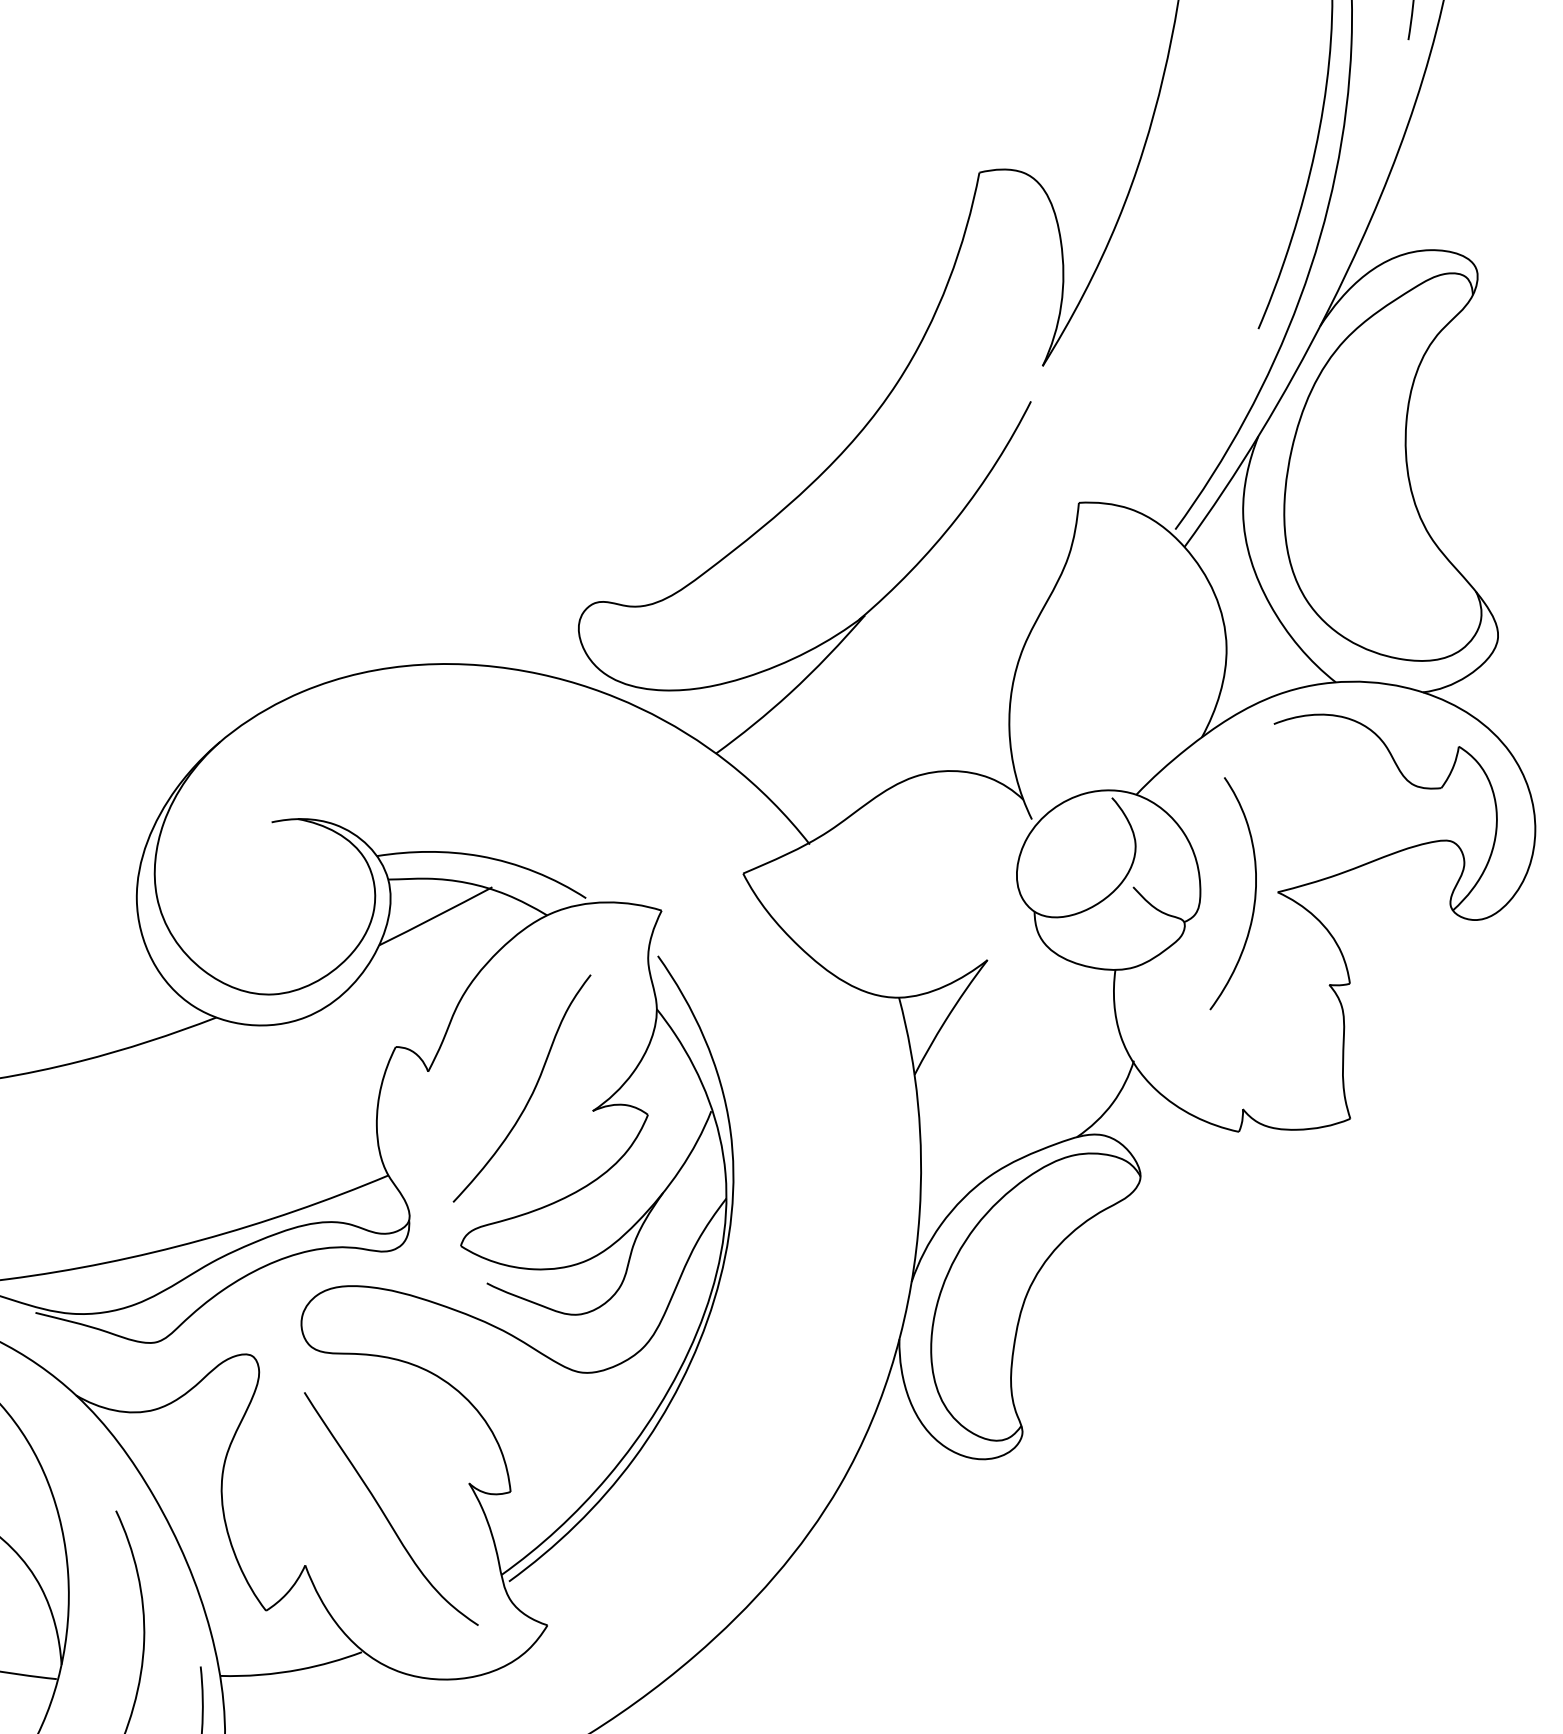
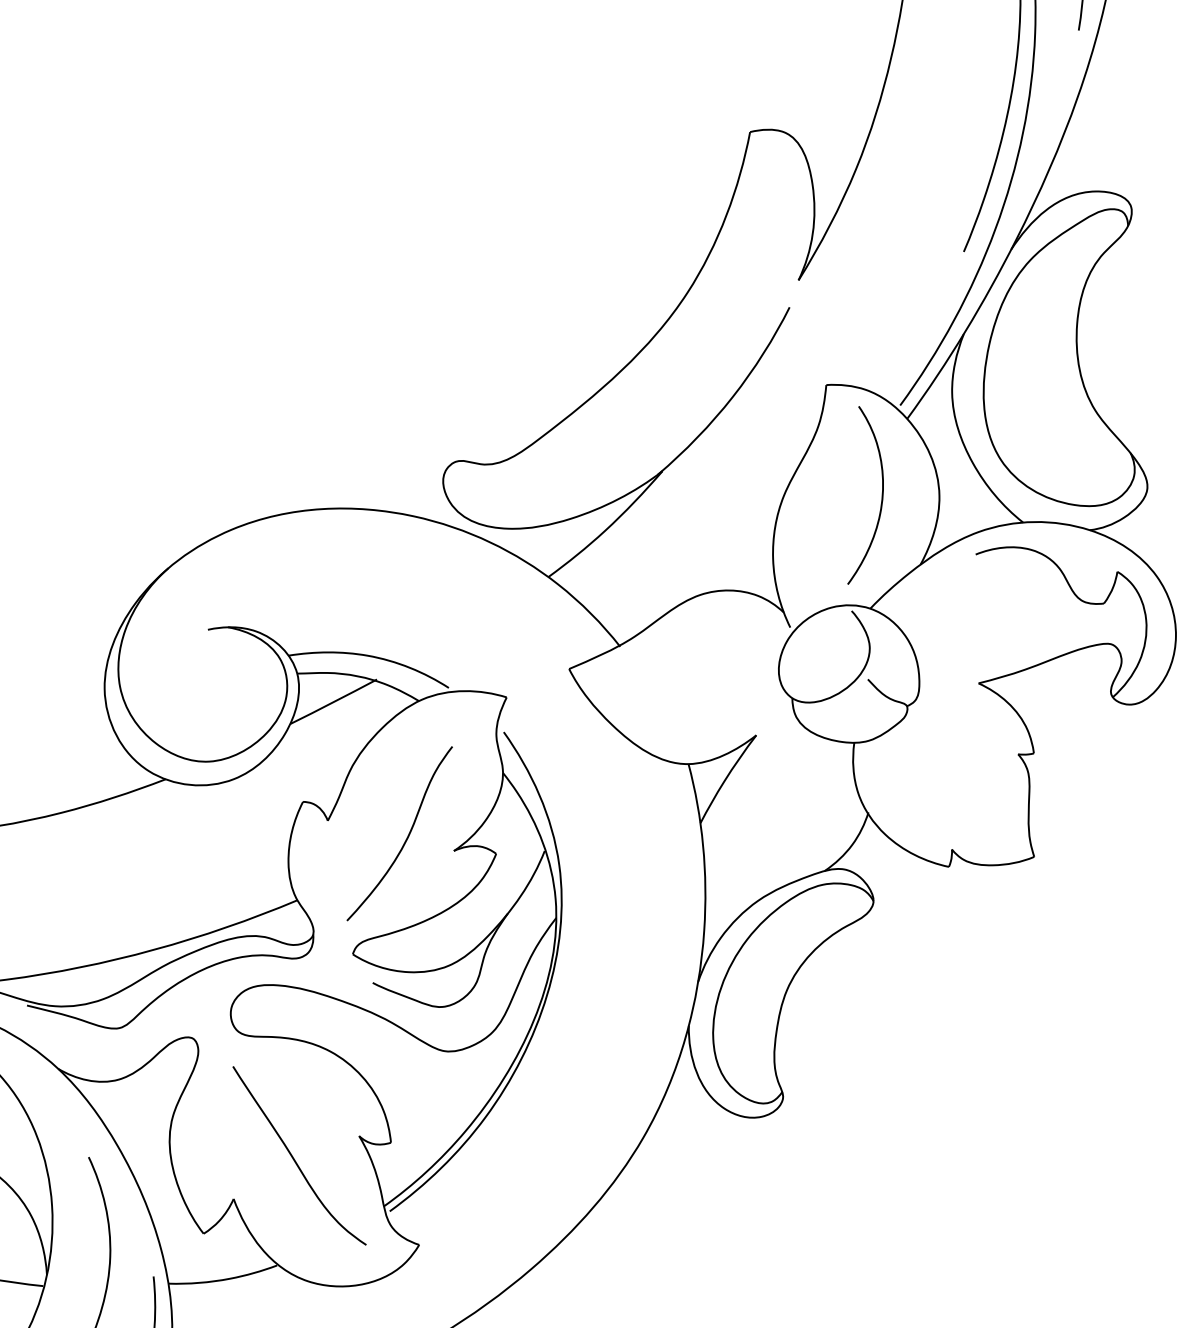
curve: (1254, 893) -> (881, 495), moved

